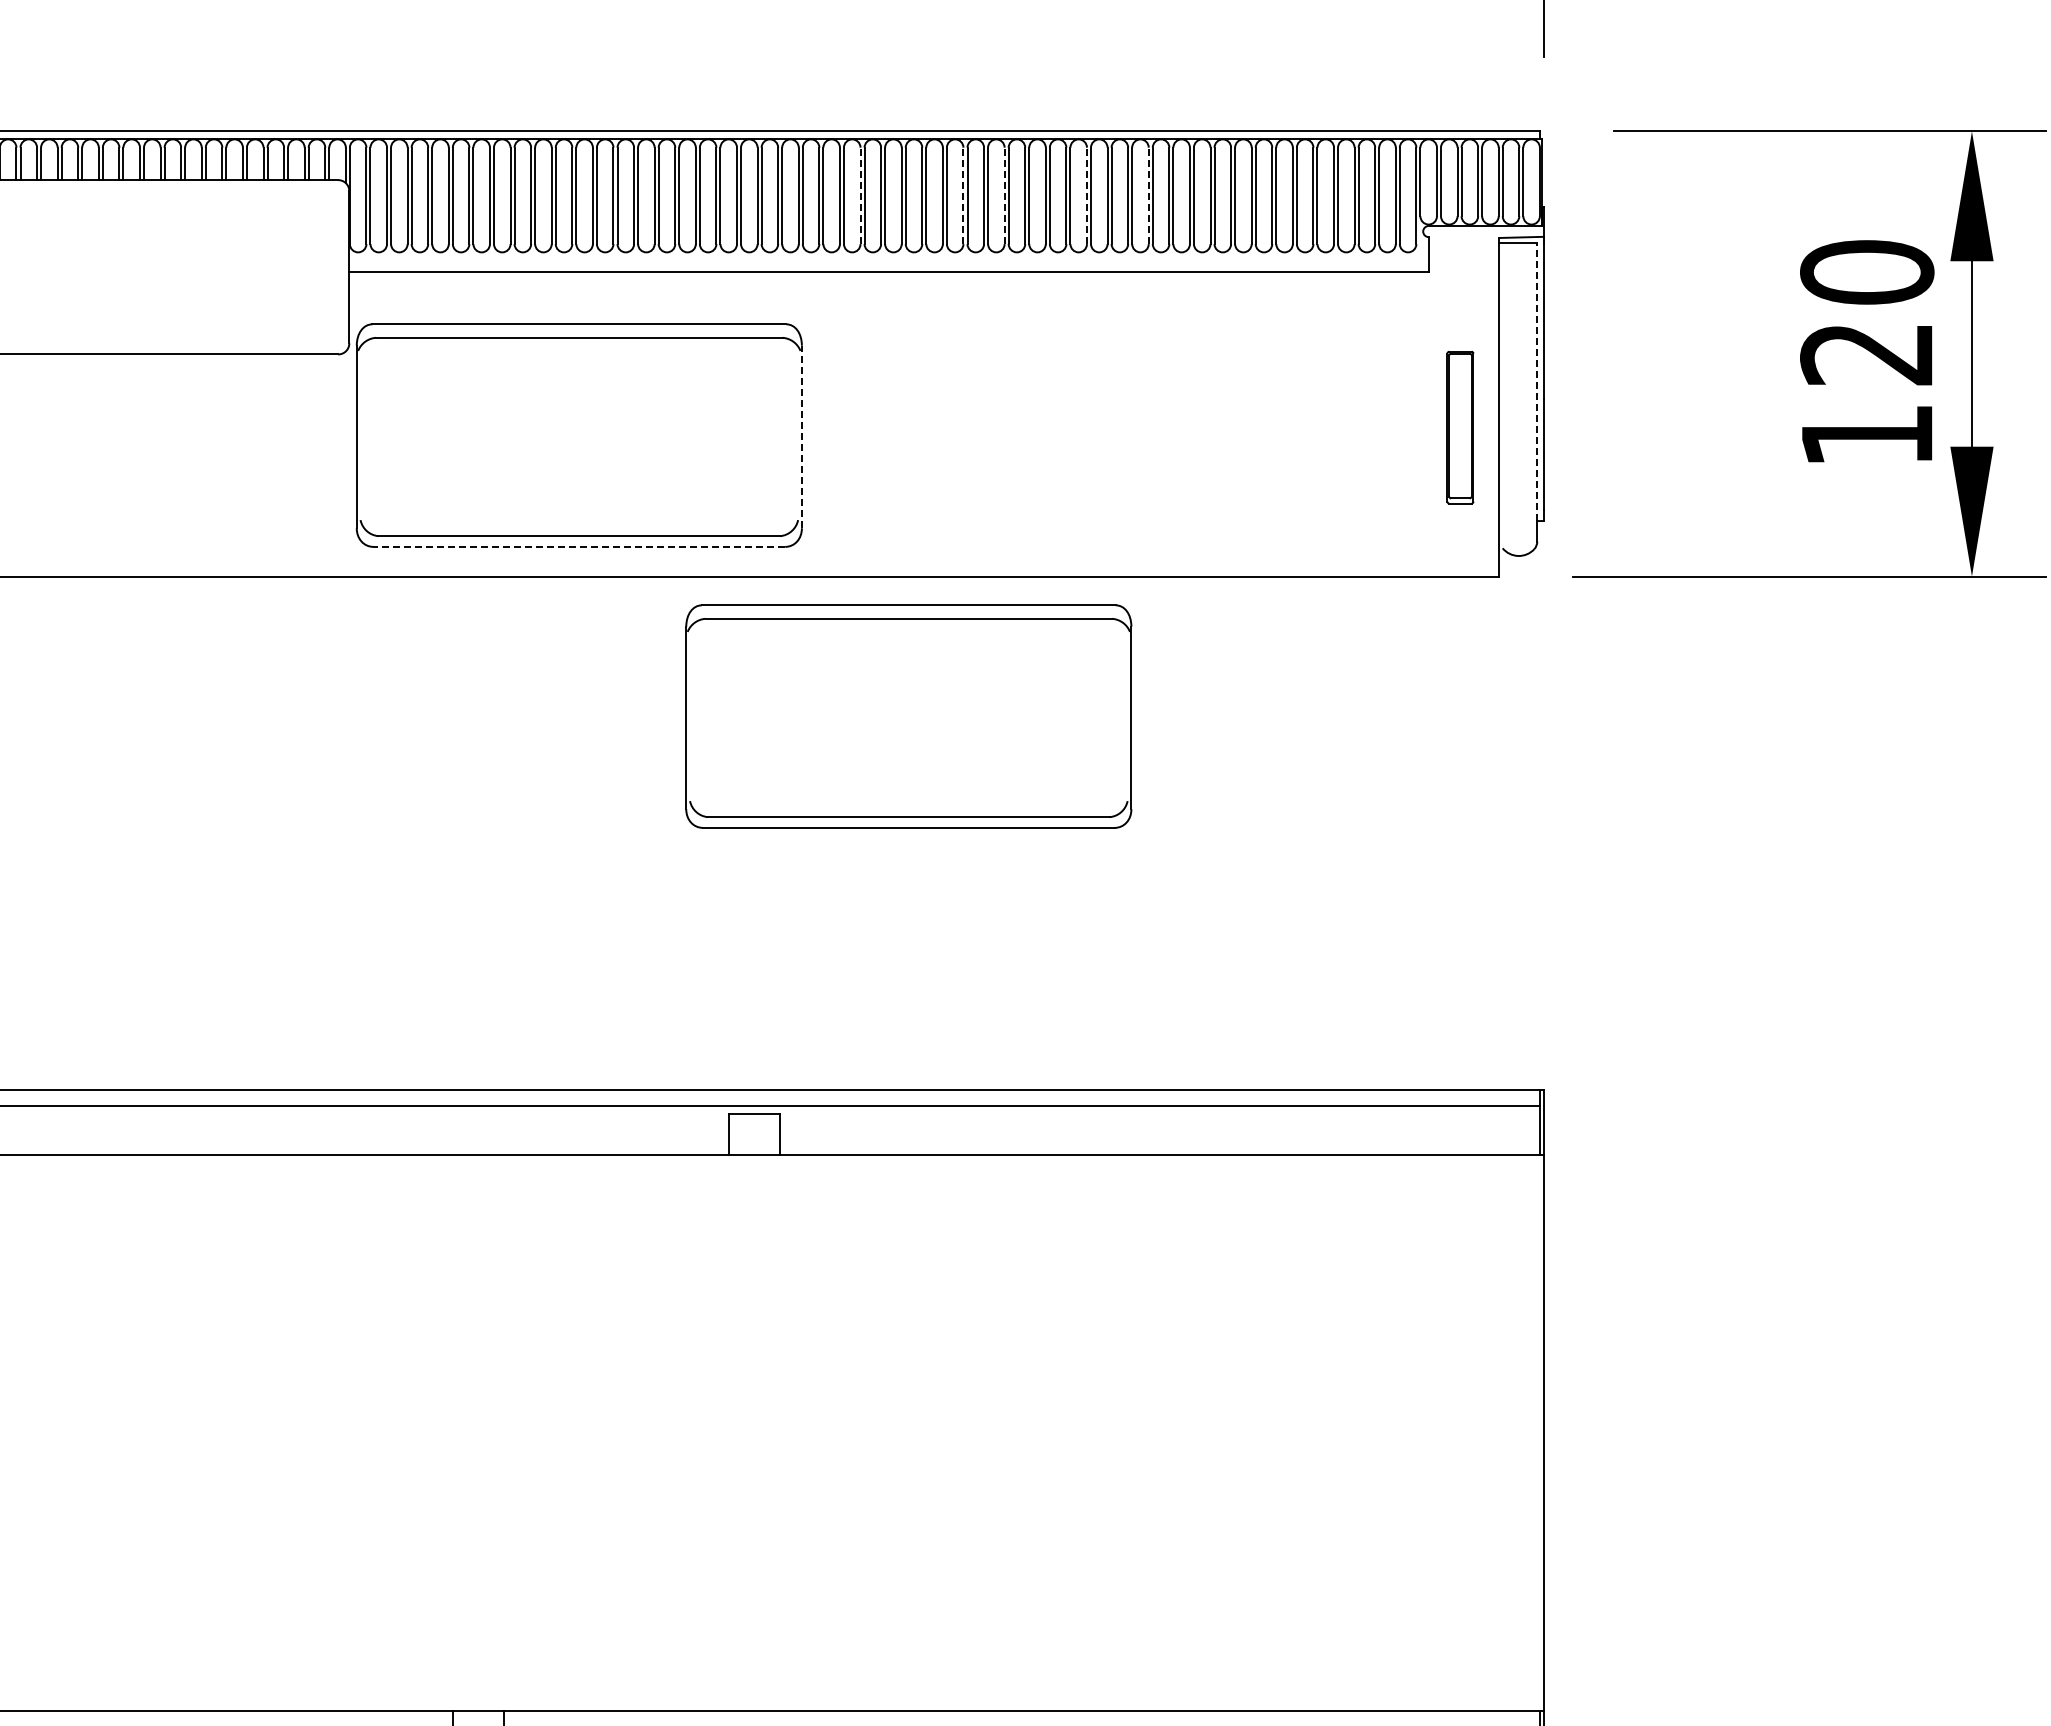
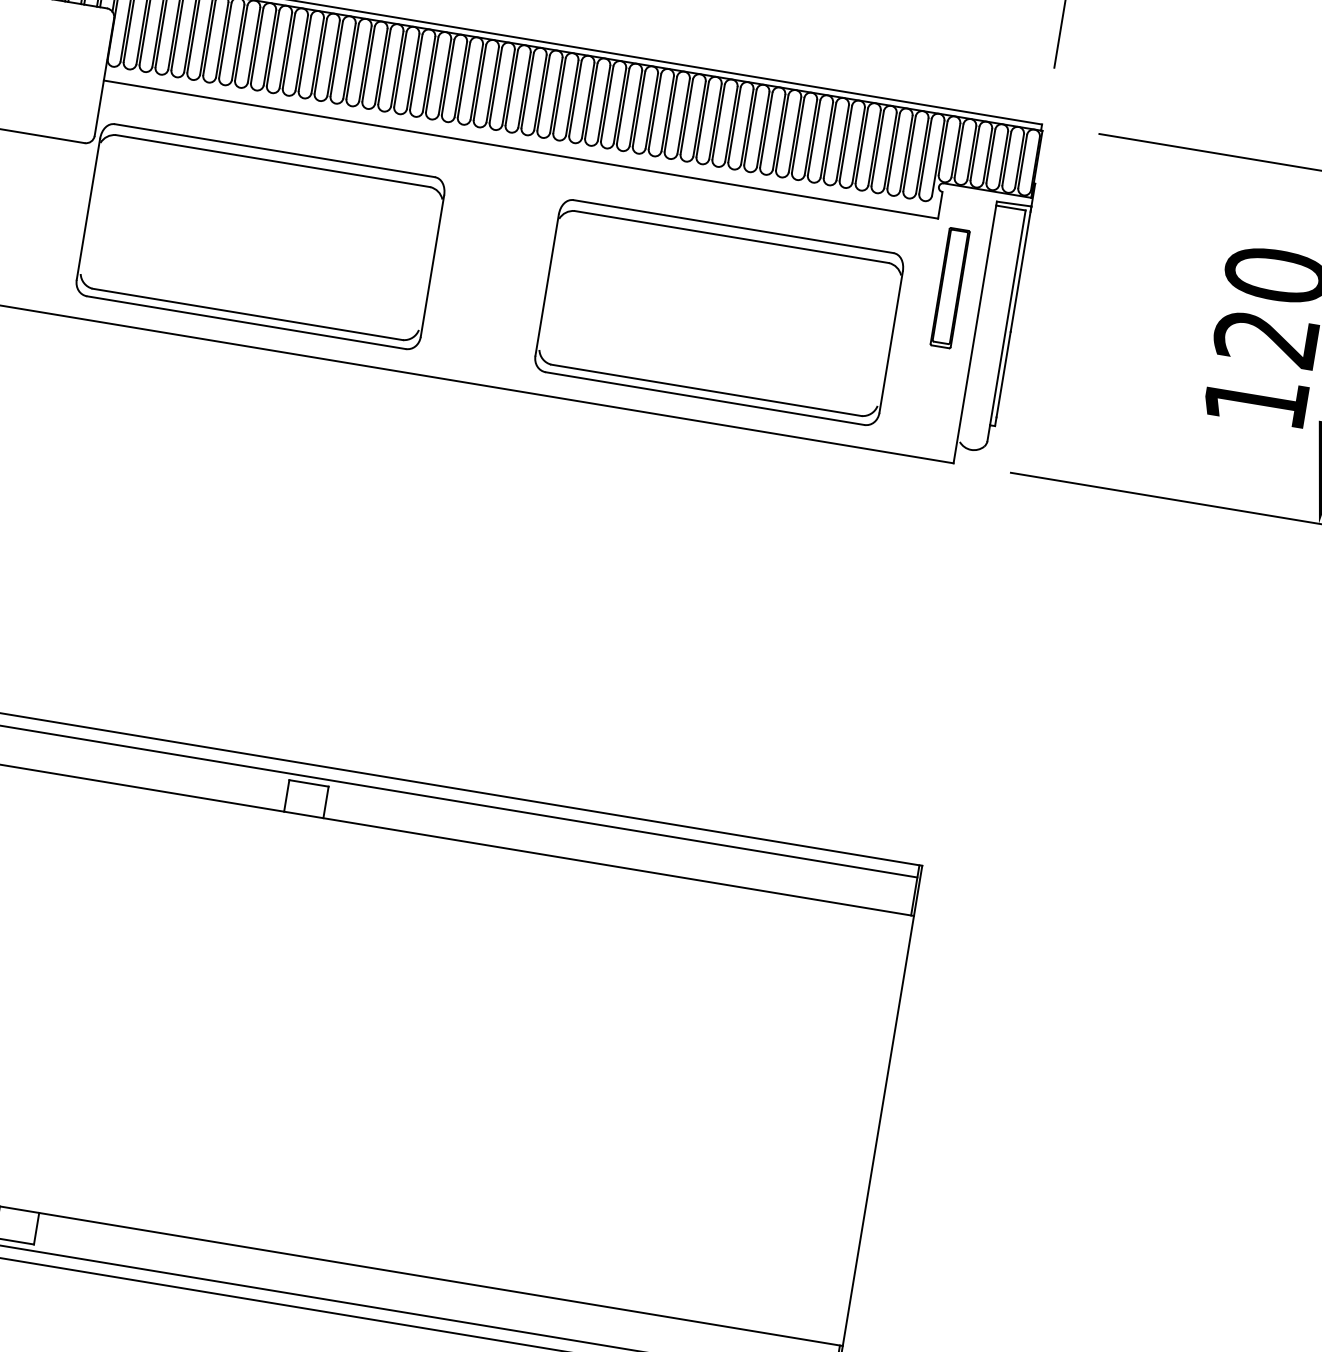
line: (860, 195) -> (508, 87), dashed -> solid
line: (963, 195) -> (588, 100), dashed -> solid
line: (1004, 195) -> (619, 105), dashed -> solid
line: (1086, 195) -> (683, 116), dashed -> solid
line: (1148, 195) -> (731, 123), dashed -> solid
line: (1537, 381) -> (1008, 317), dashed -> solid
part: (1460, 427) -> (950, 288), moved
line: (801, 436) -> (432, 265), dashed -> solid
line: (579, 546) -> (246, 322), dashed -> solid
part: (908, 716) -> (719, 312), moved

